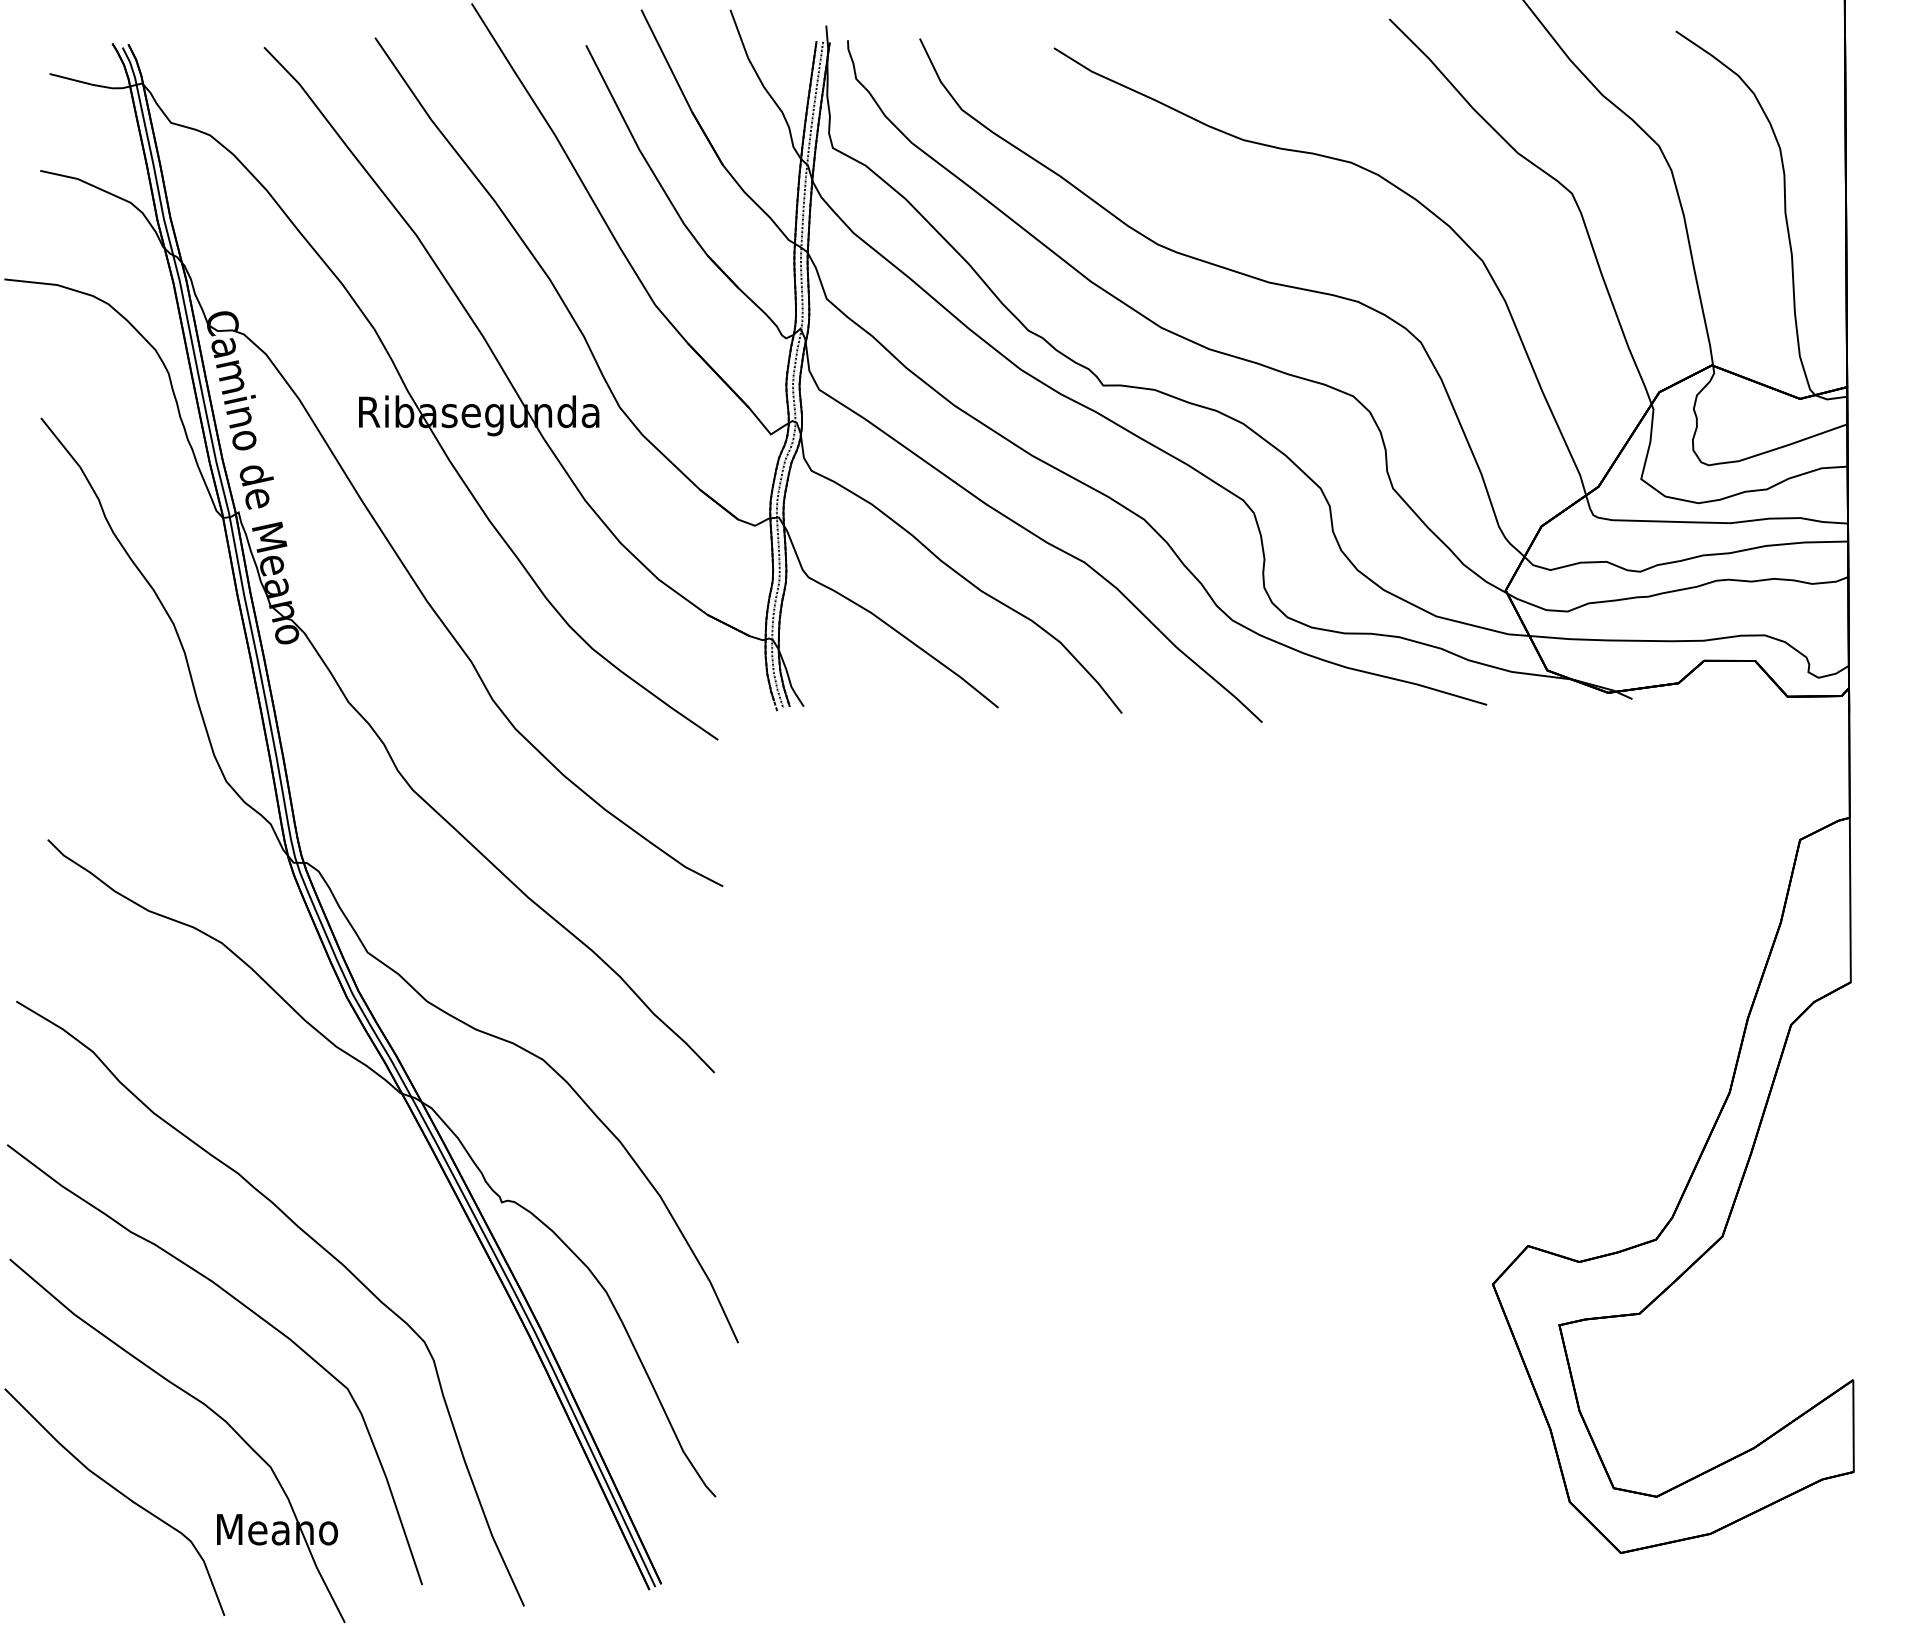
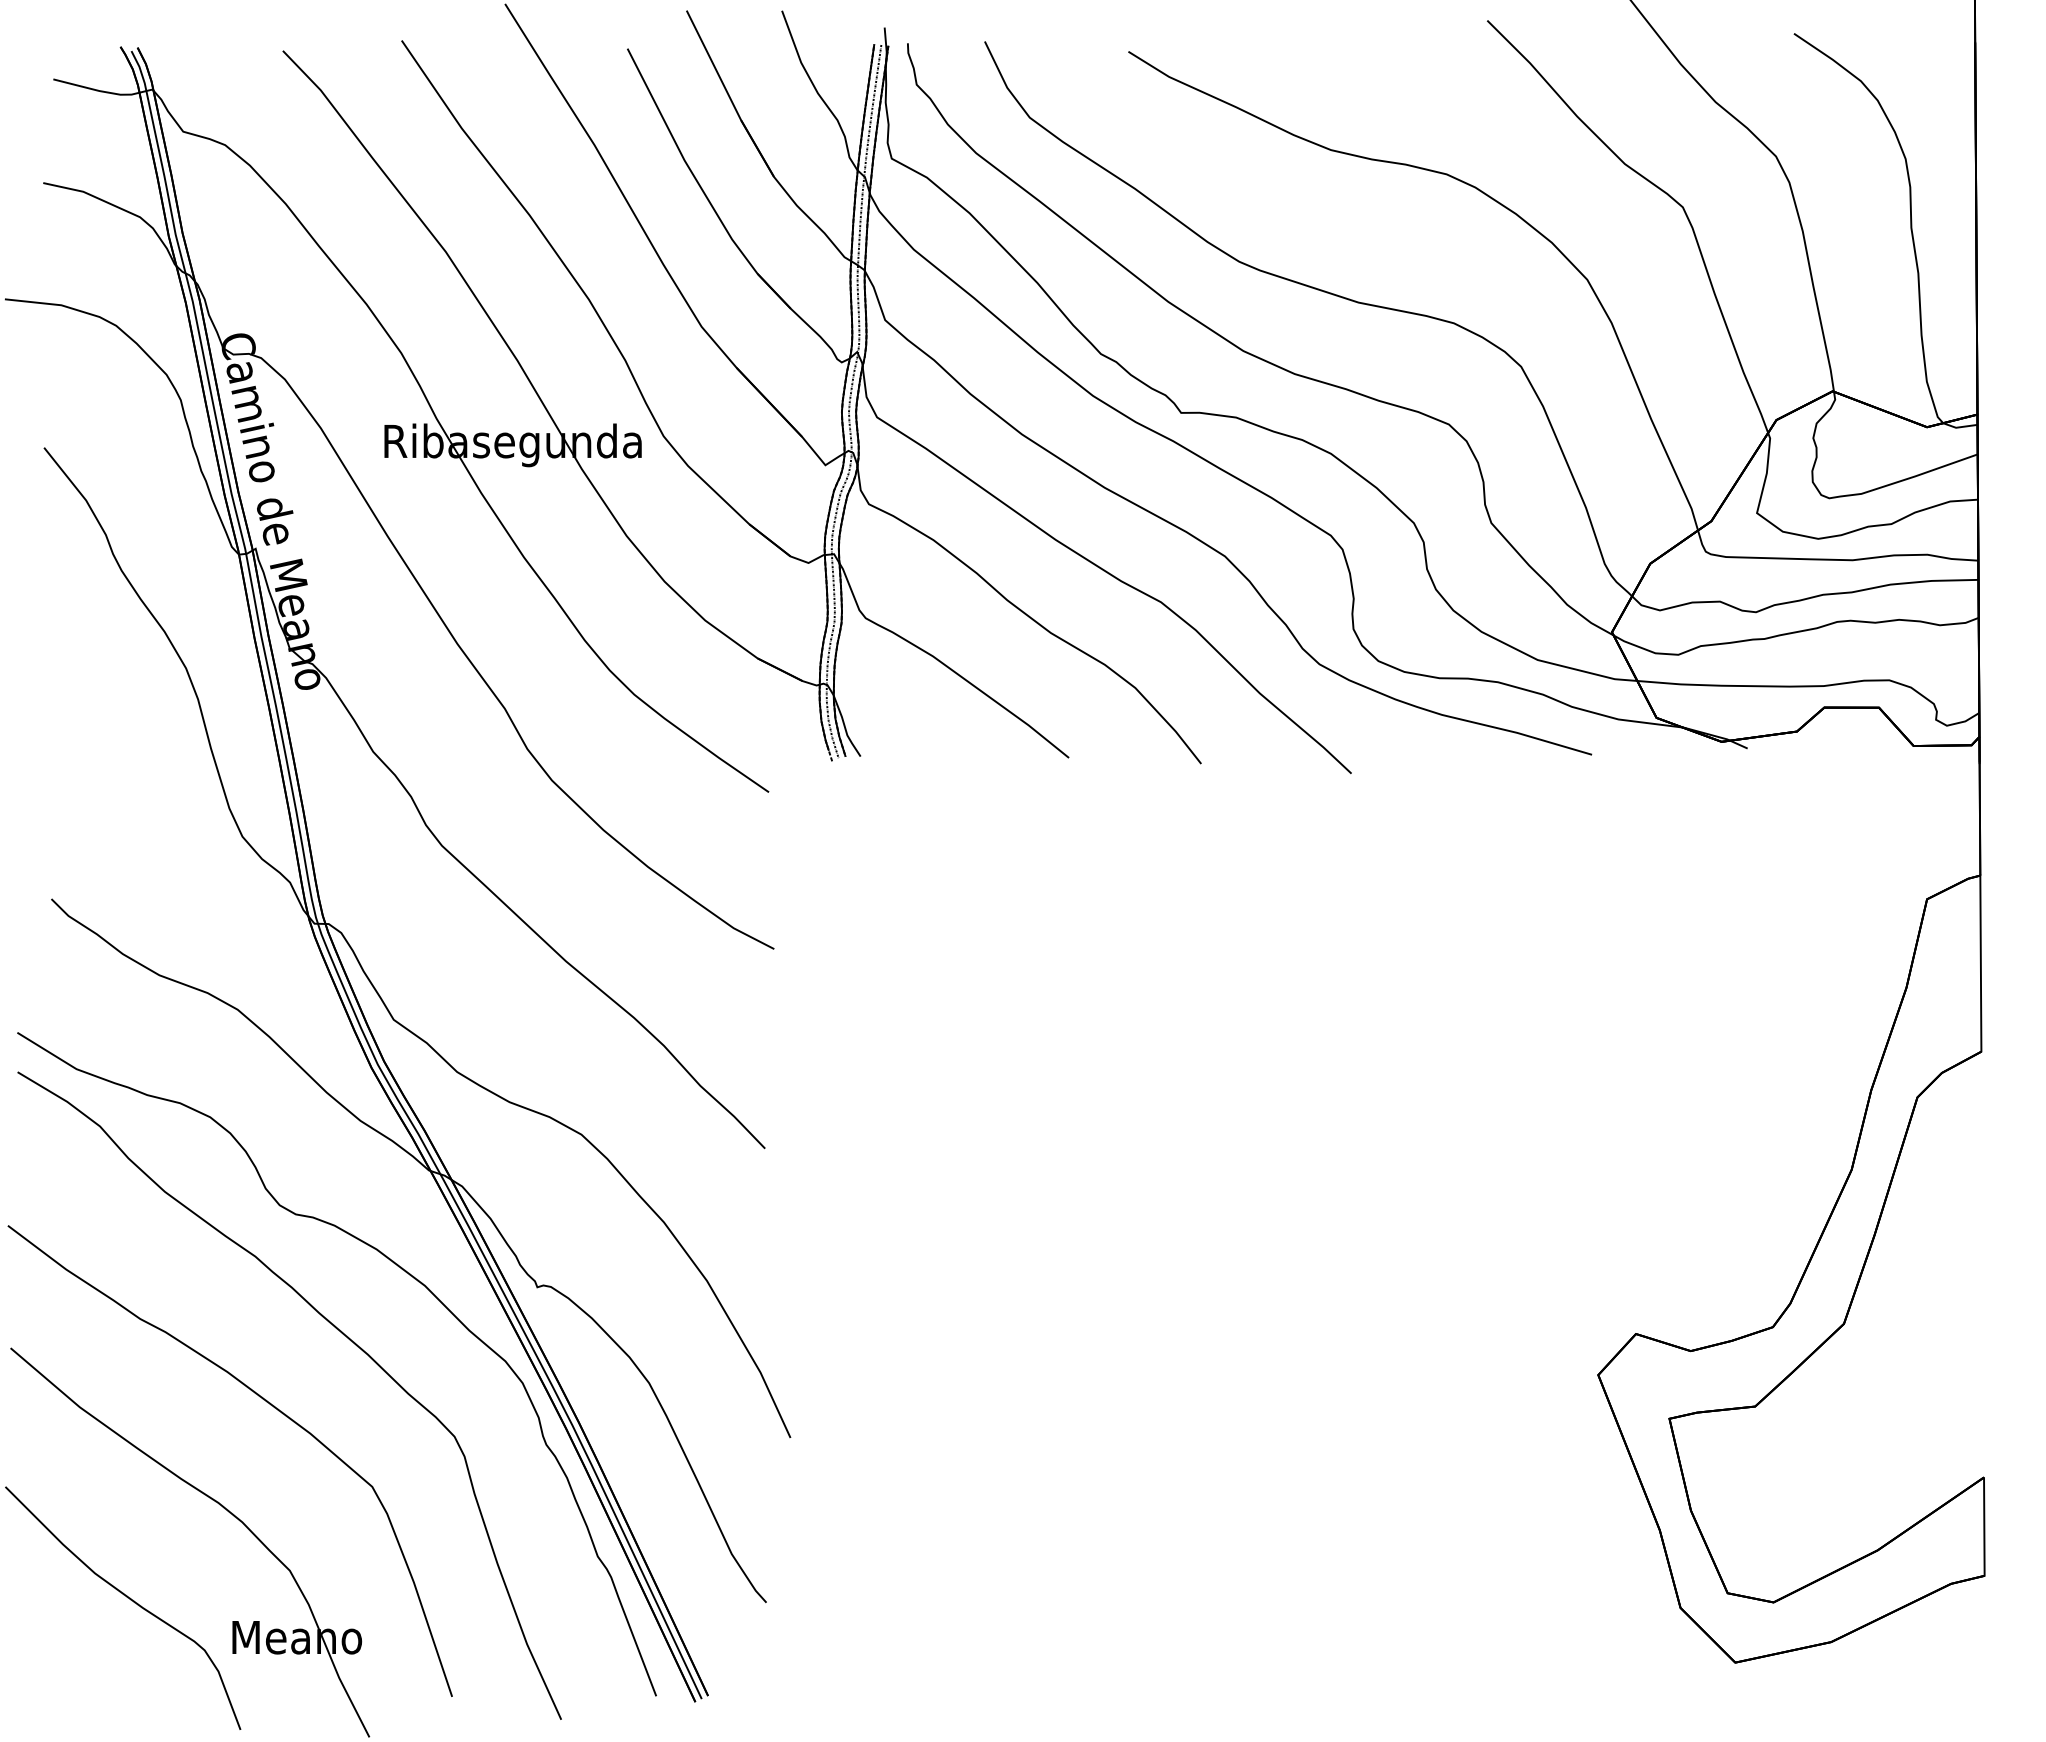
curve: (379, 1189) -> (406, 1273), added

